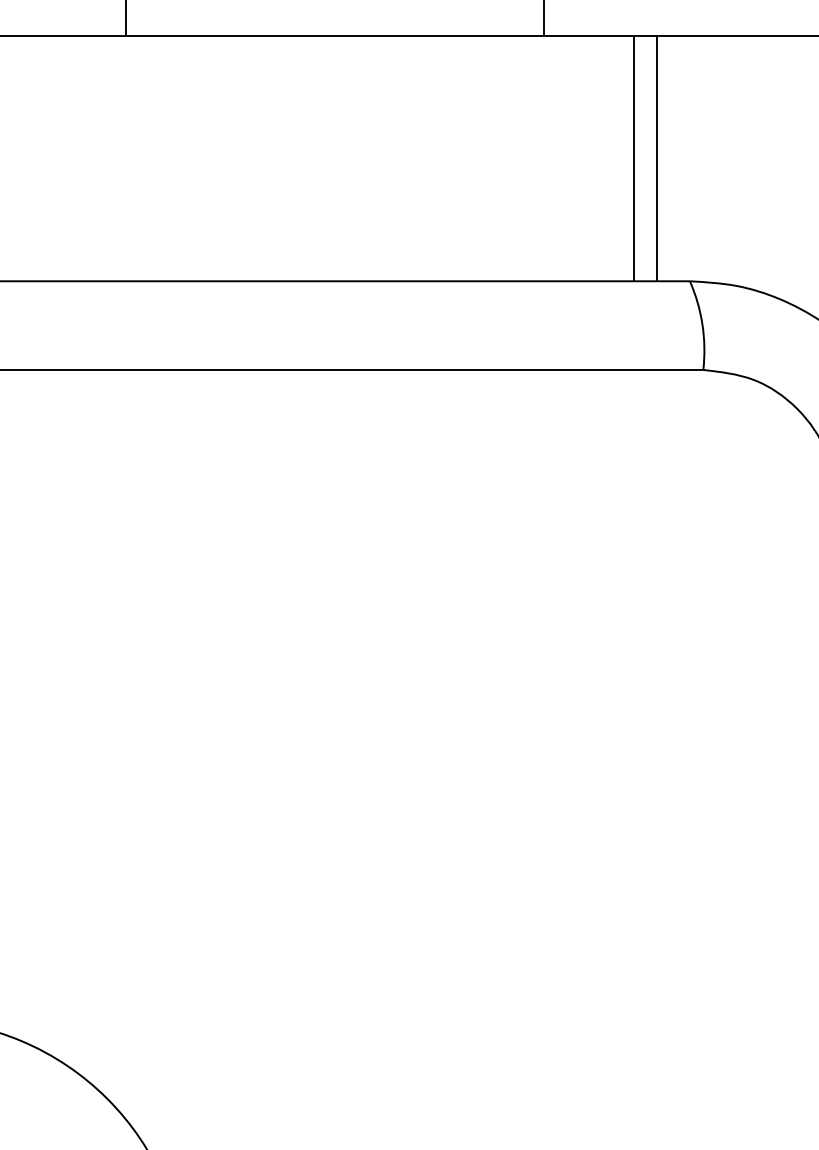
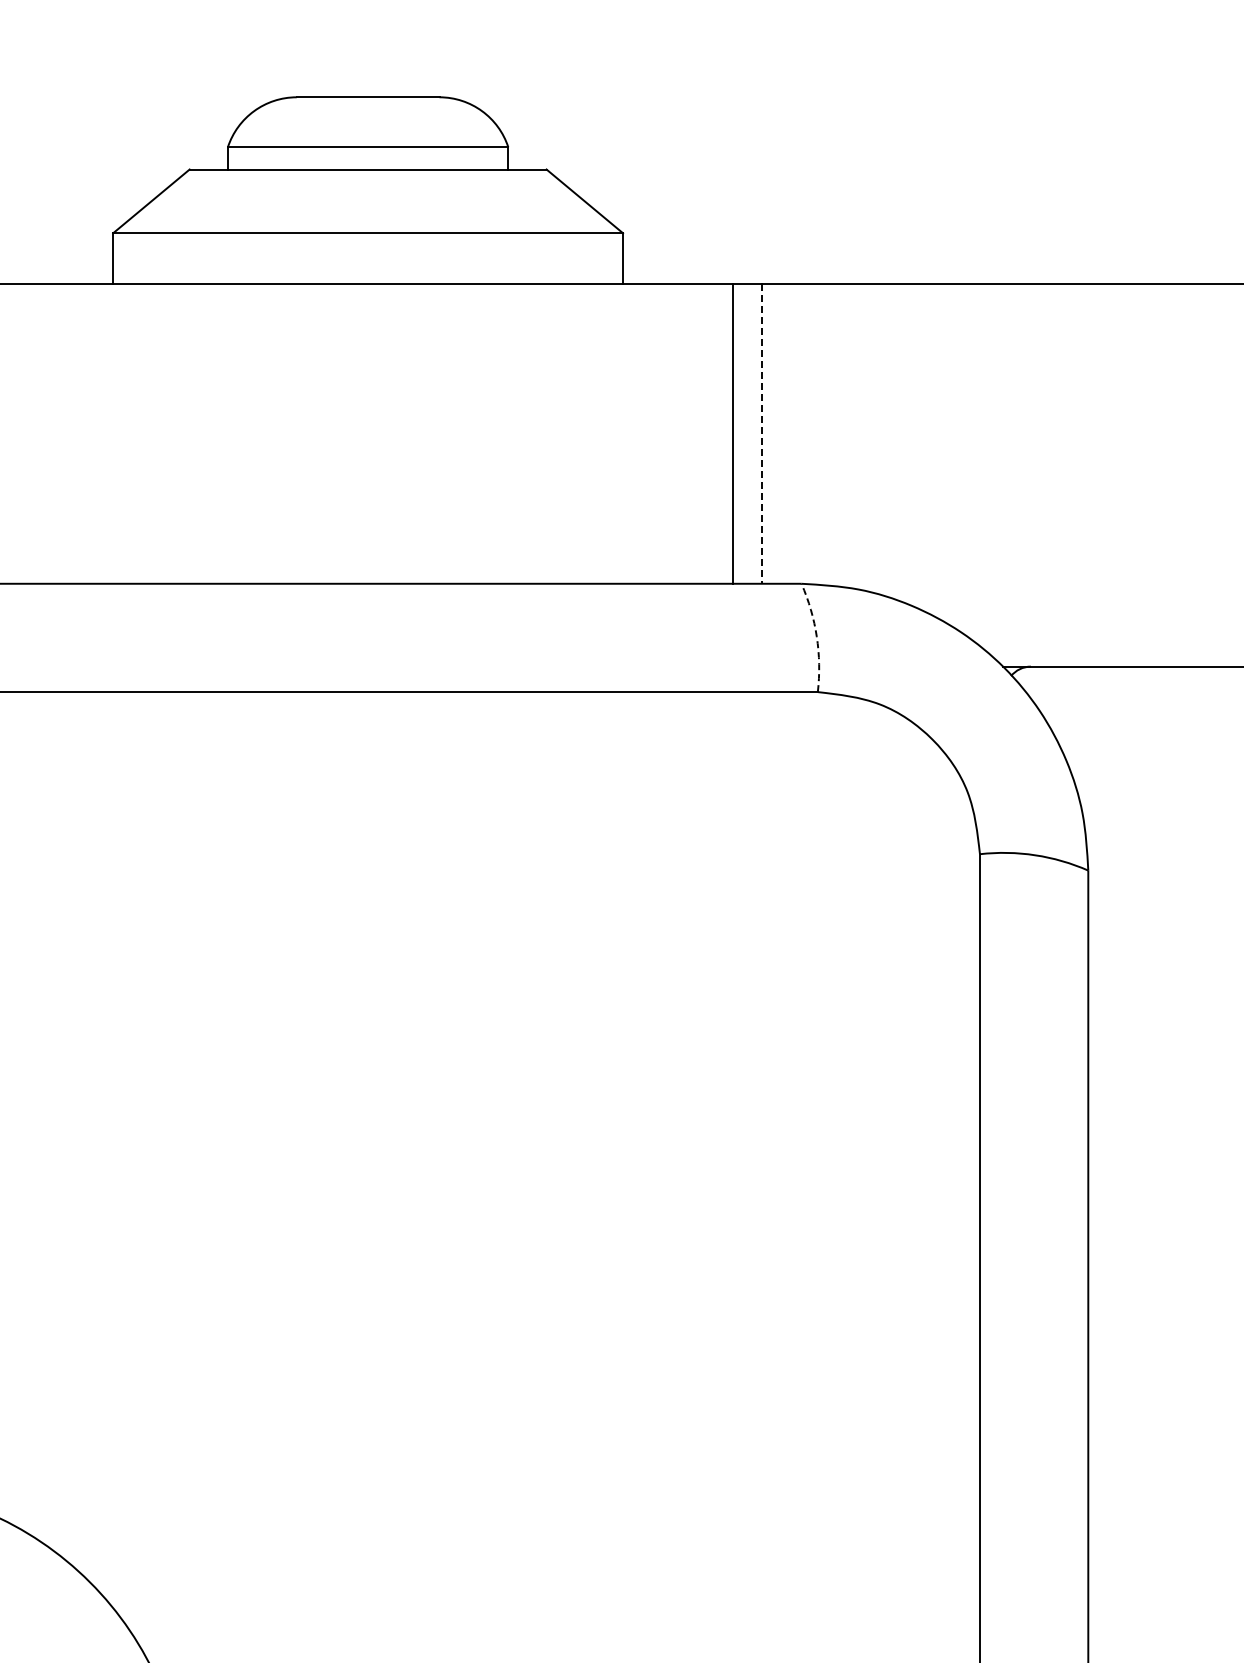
line: (657, 159) -> (761, 434), solid -> dashed
arc: (702, 324) -> (816, 636), solid -> dashed

